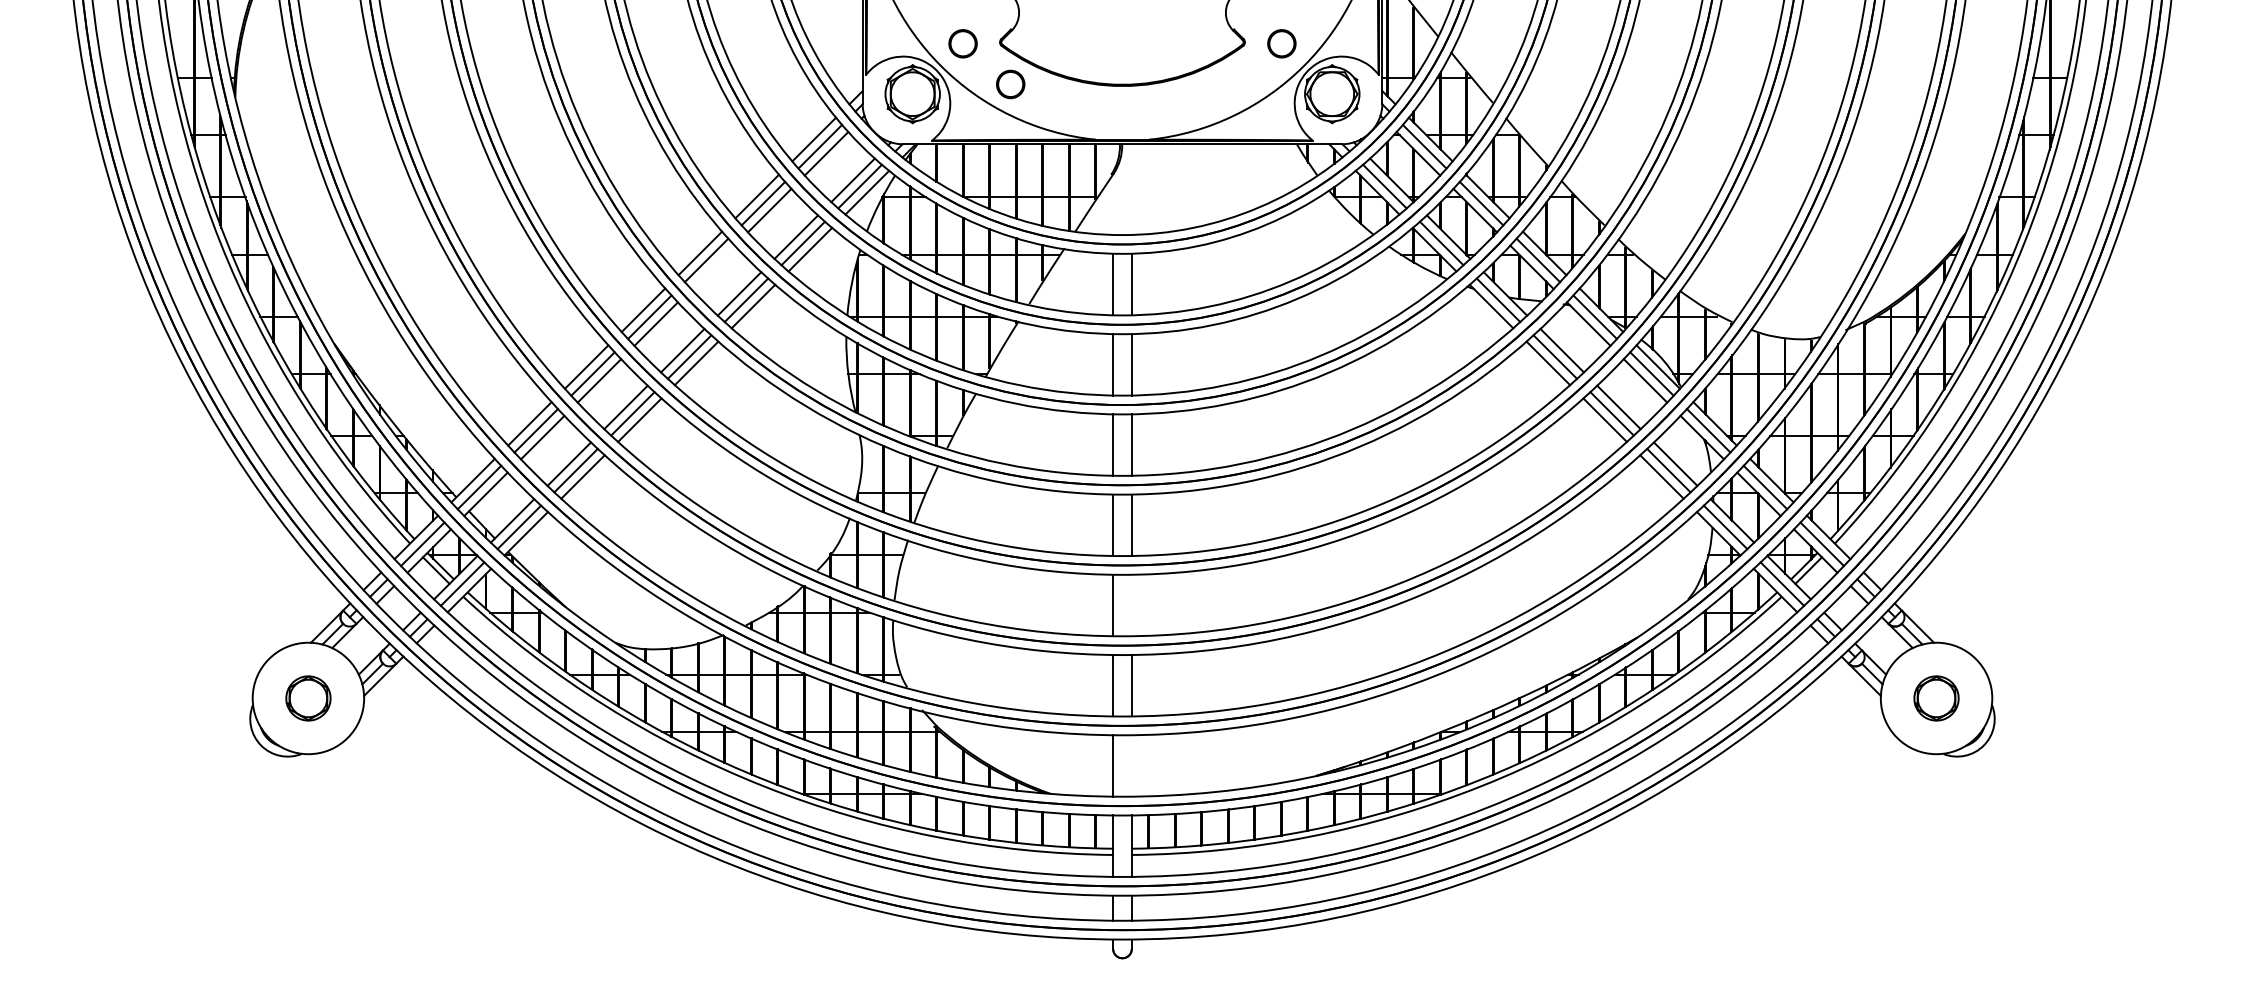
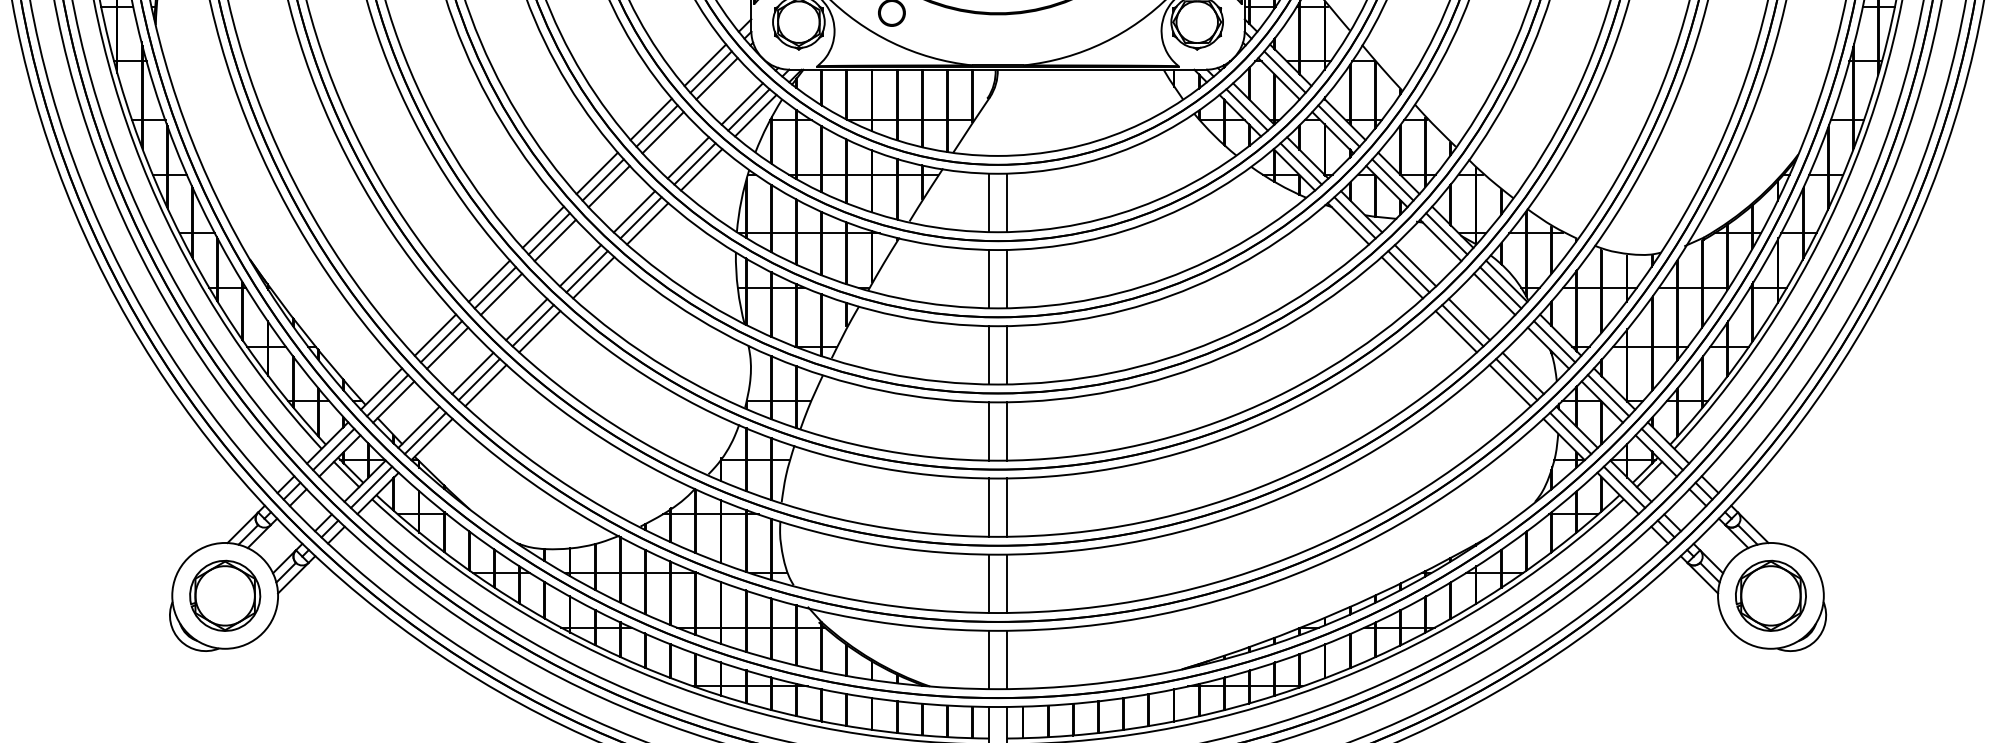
line: (712, 267) -> (608, 186), added
line: (1131, 605) -> (1006, 507), added
part: (308, 698) -> (225, 595), size x1.67
part: (1936, 698) -> (1770, 595), size x1.67
line: (1131, 765) -> (1006, 659), added

